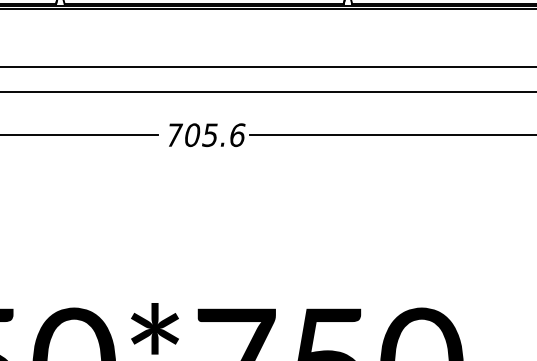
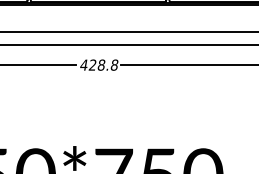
text: (206, 133) -> (99, 64), 705.6 -> 428.8

